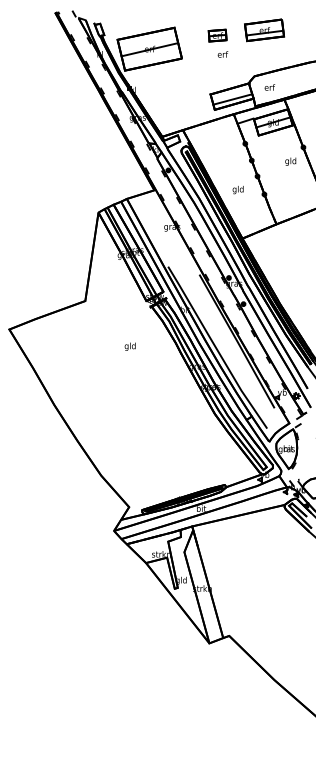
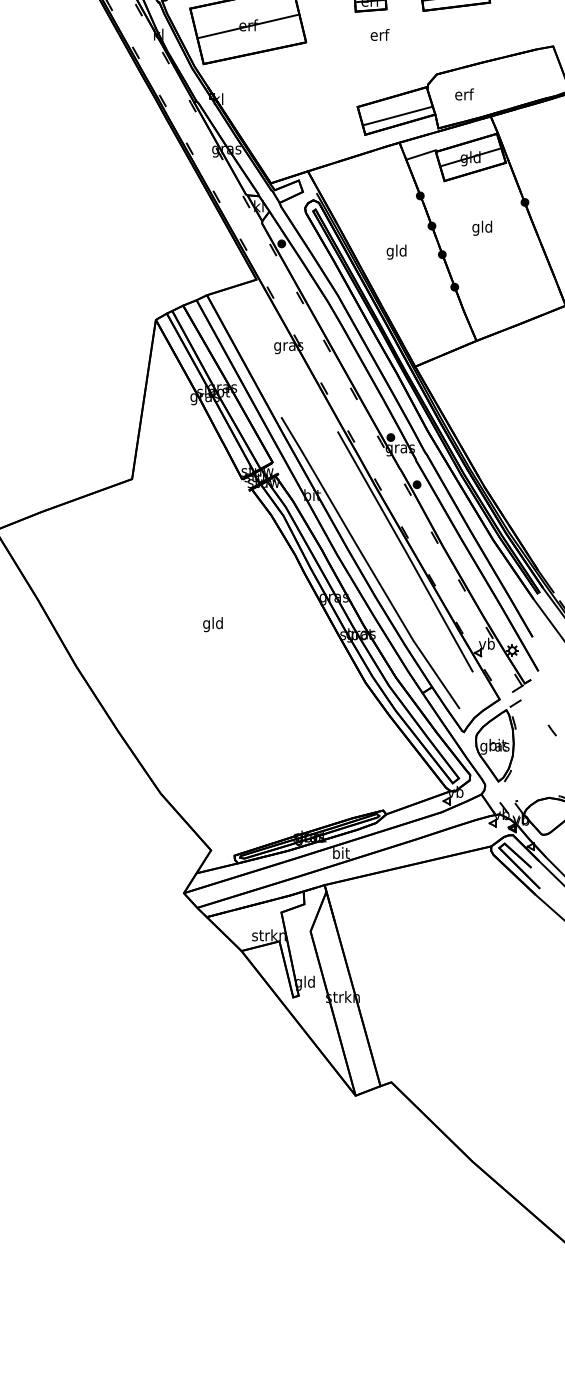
text: (290, 161) -> (481, 227), moved
text: (237, 190) -> (395, 252), moved
text: (129, 346) -> (211, 624), moved

